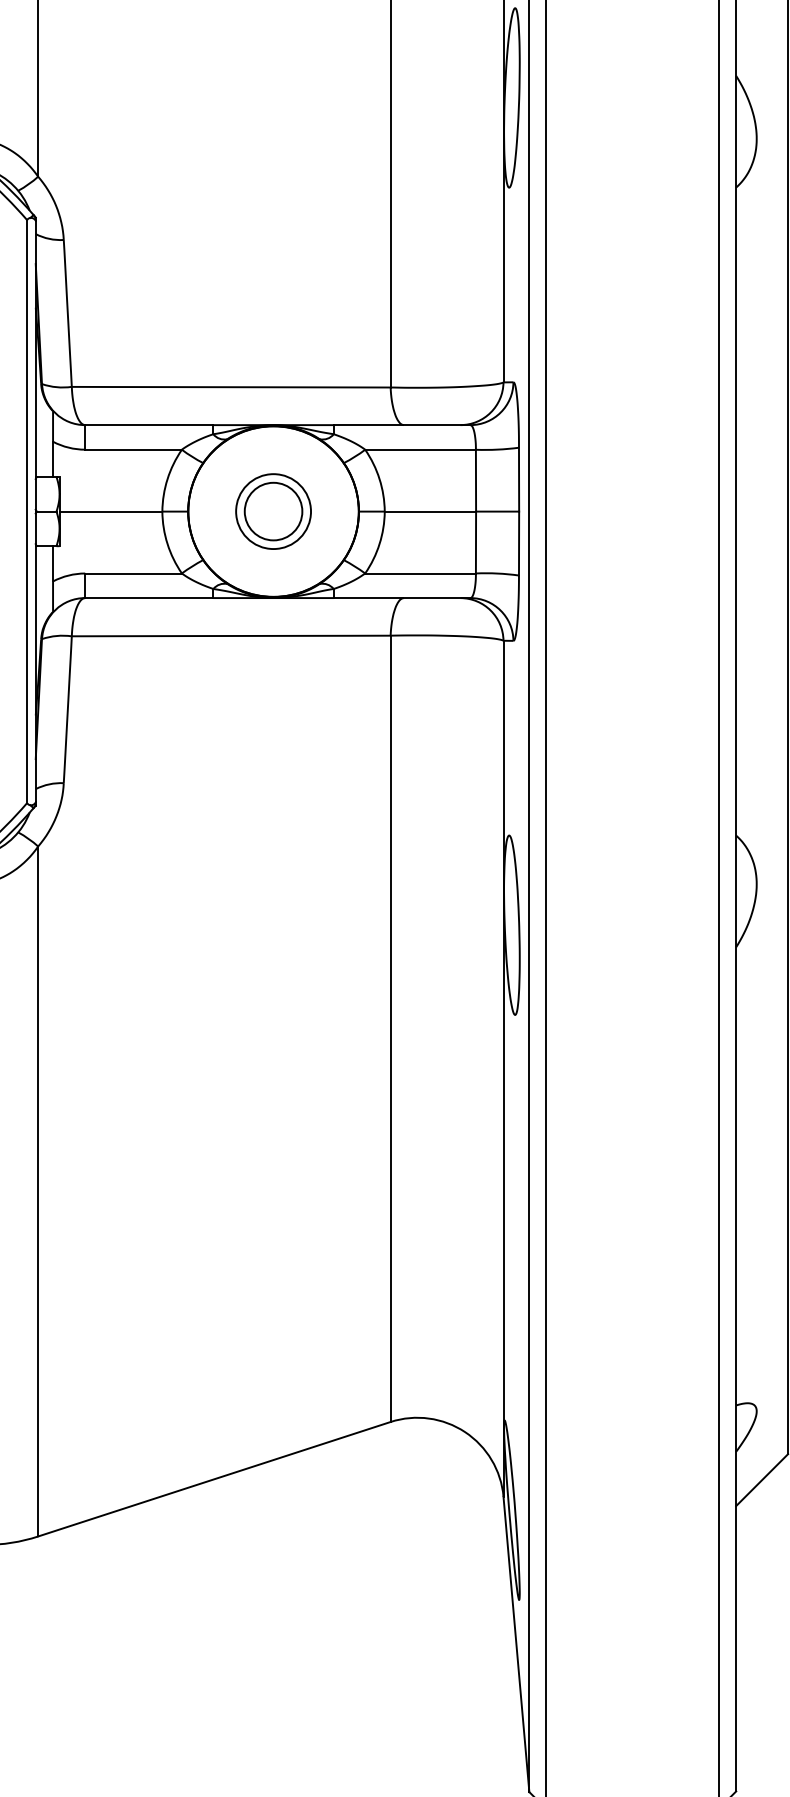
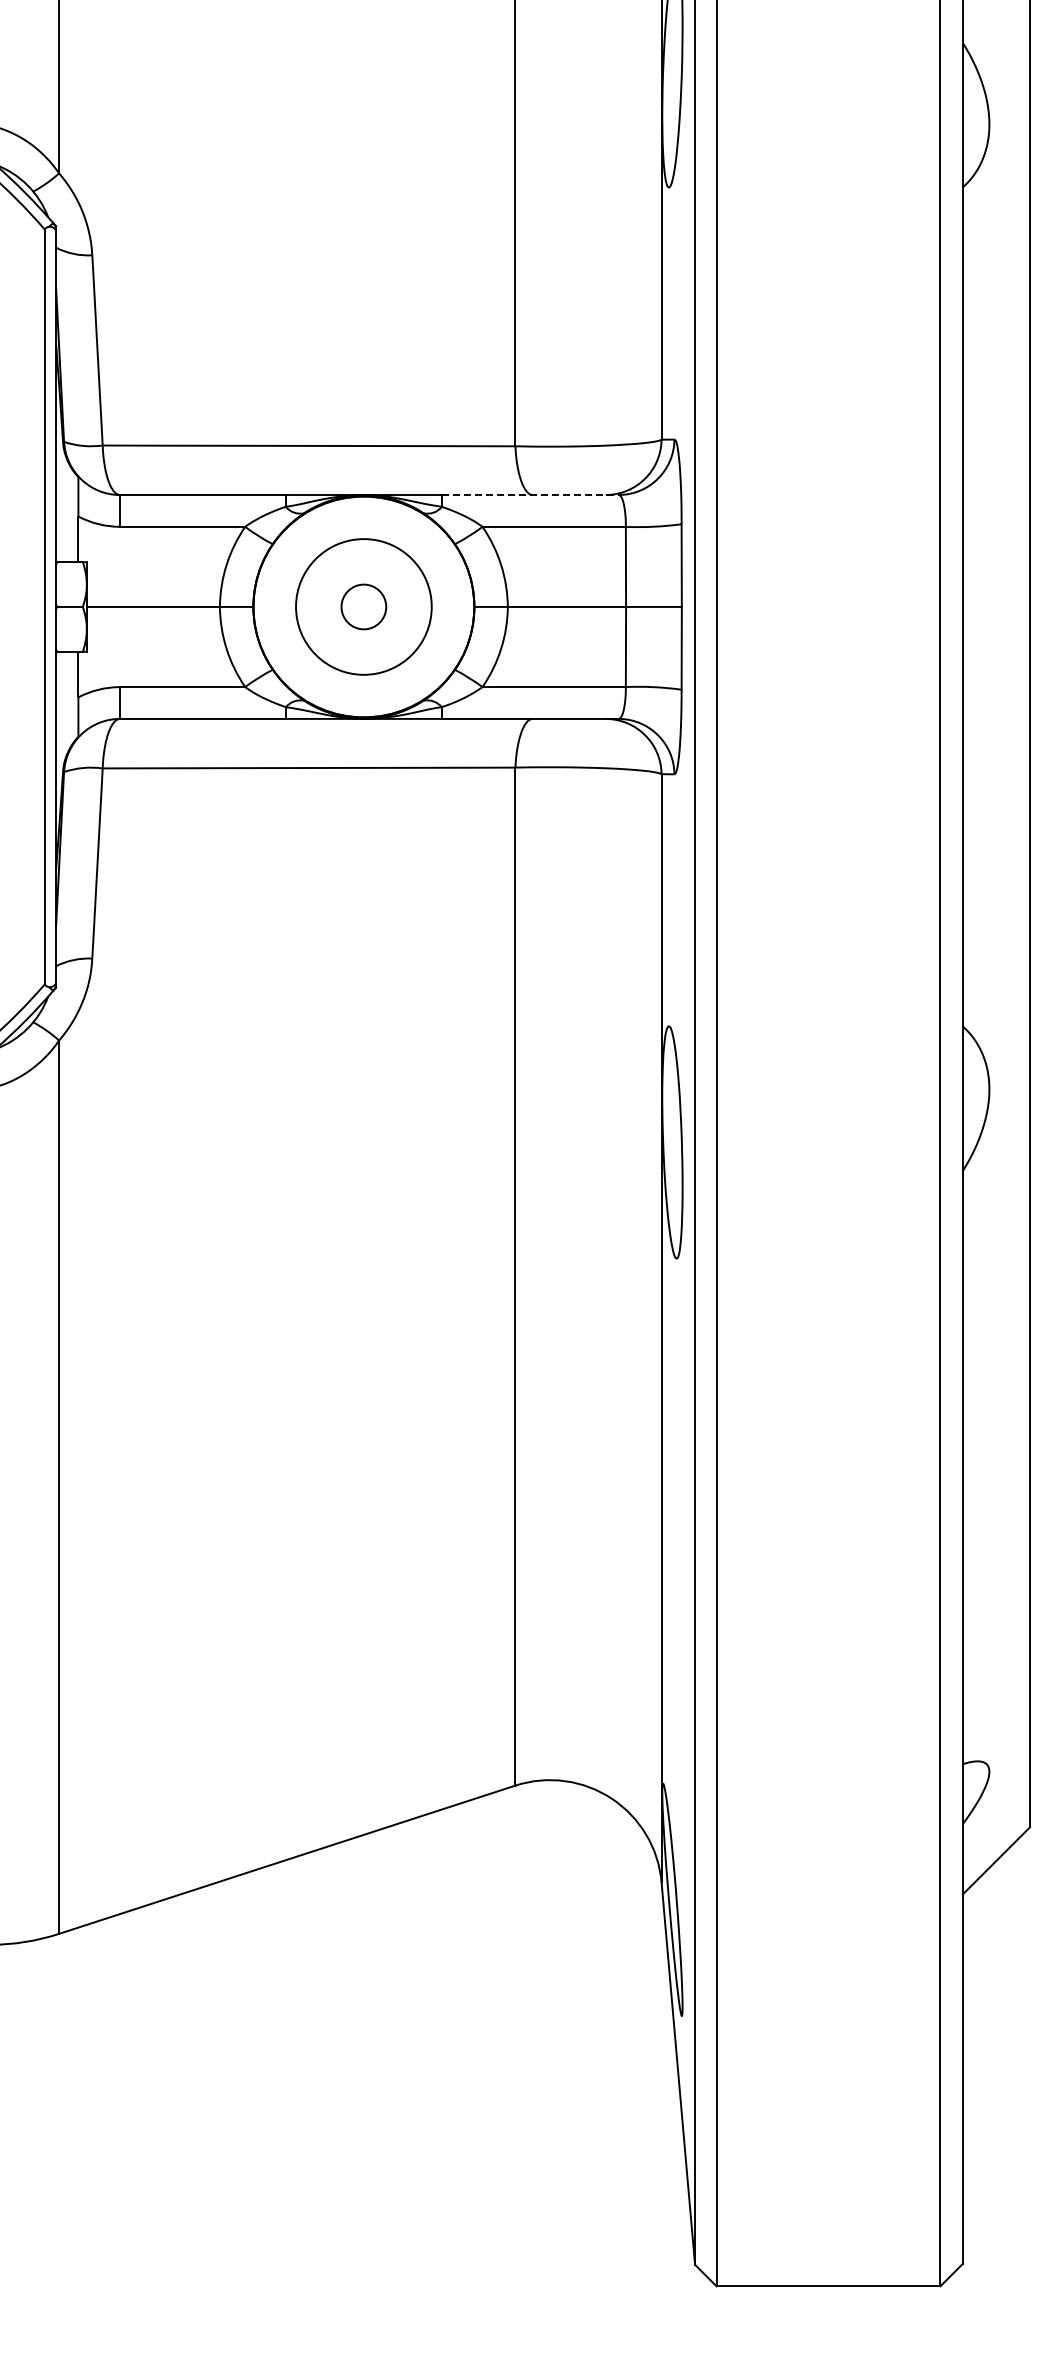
line: (402, 425) -> (530, 495), solid -> dashed
circle: (273, 511) -> (363, 606), size x0.6
circle: (273, 511) -> (363, 606), size x1.4

